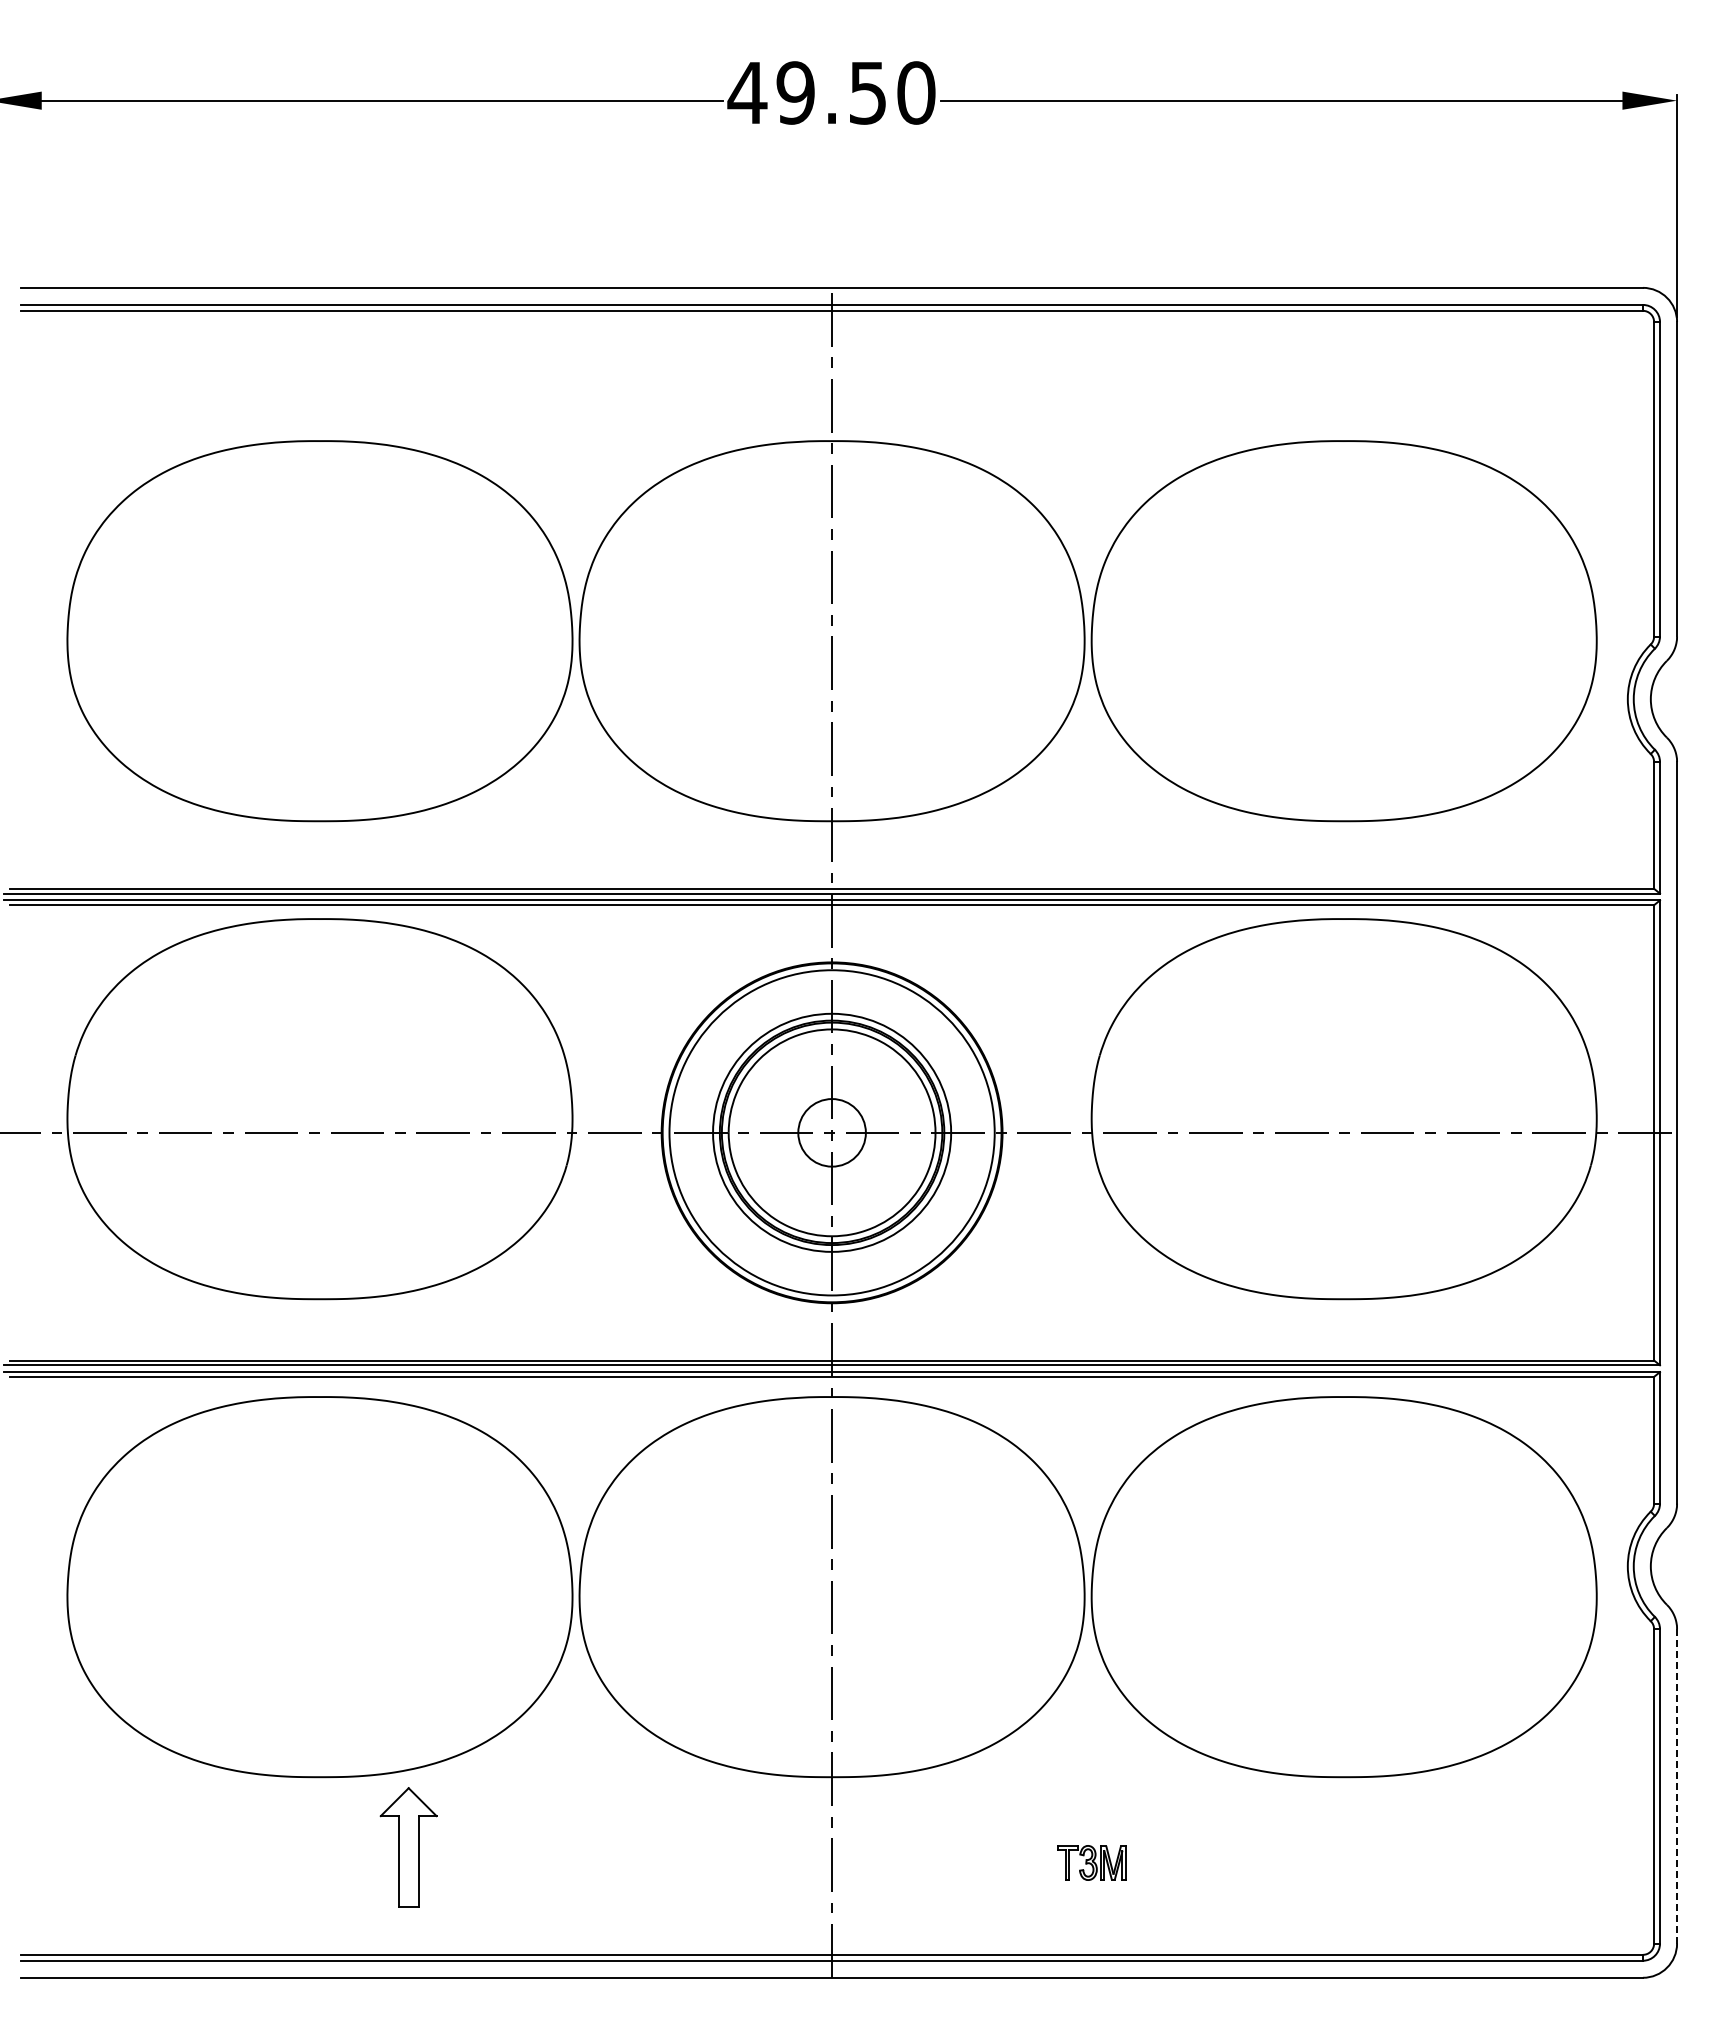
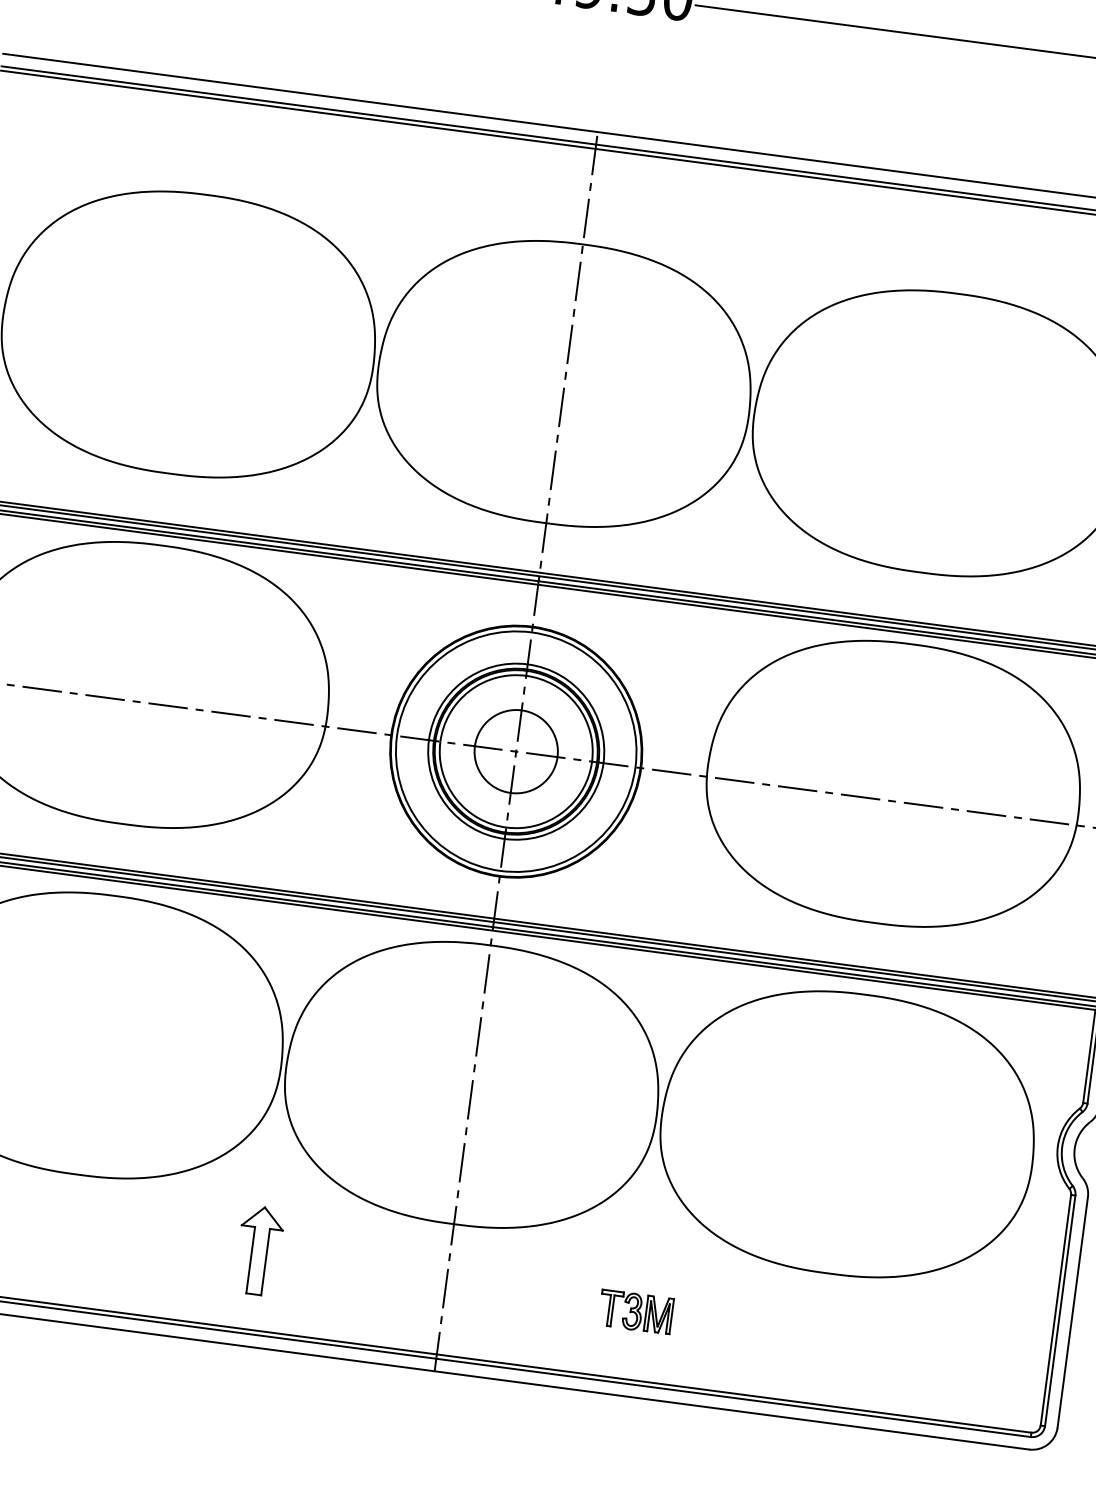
circle: (831, 1132) -> (515, 751), size x1.67
line: (1677, 1786) -> (1073, 1312), dashed -> solid
part: (408, 1847) -> (259, 1250), moved
part: (1091, 1862) -> (636, 1311), size x1.43

